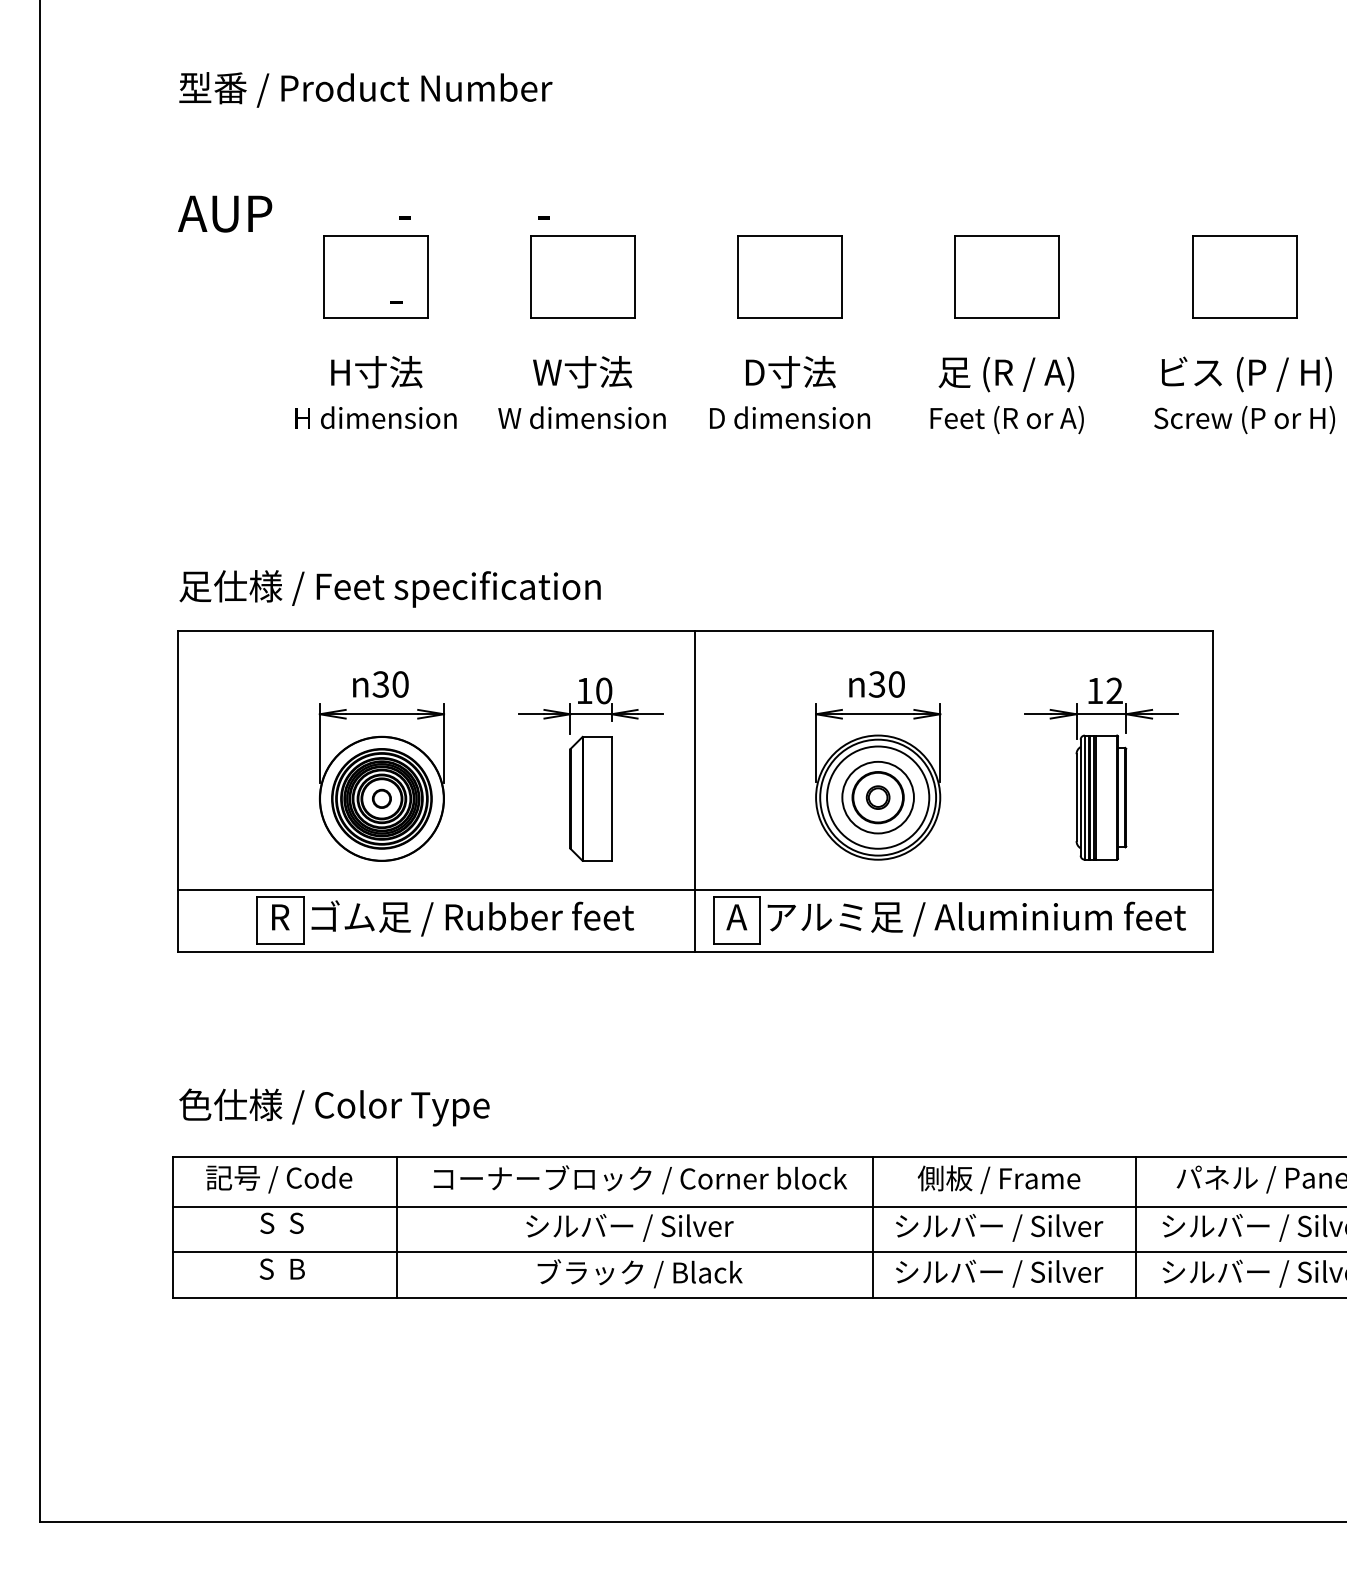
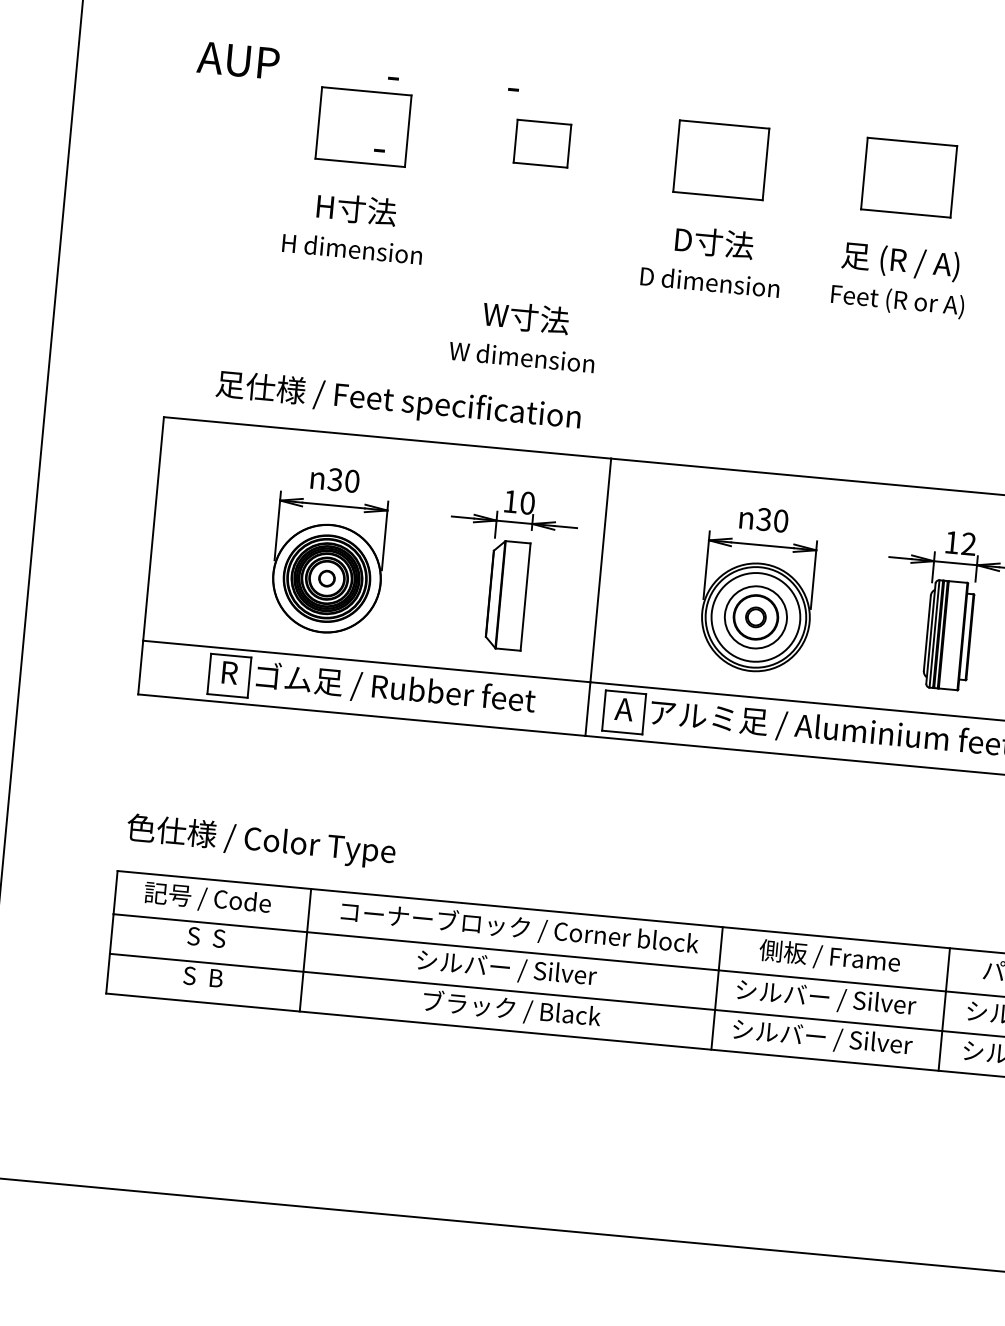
part: (582, 276) -> (542, 143), size x0.6
text: (581, 392) -> (523, 335), moved
text: (389, 588) -> (397, 401), moved

